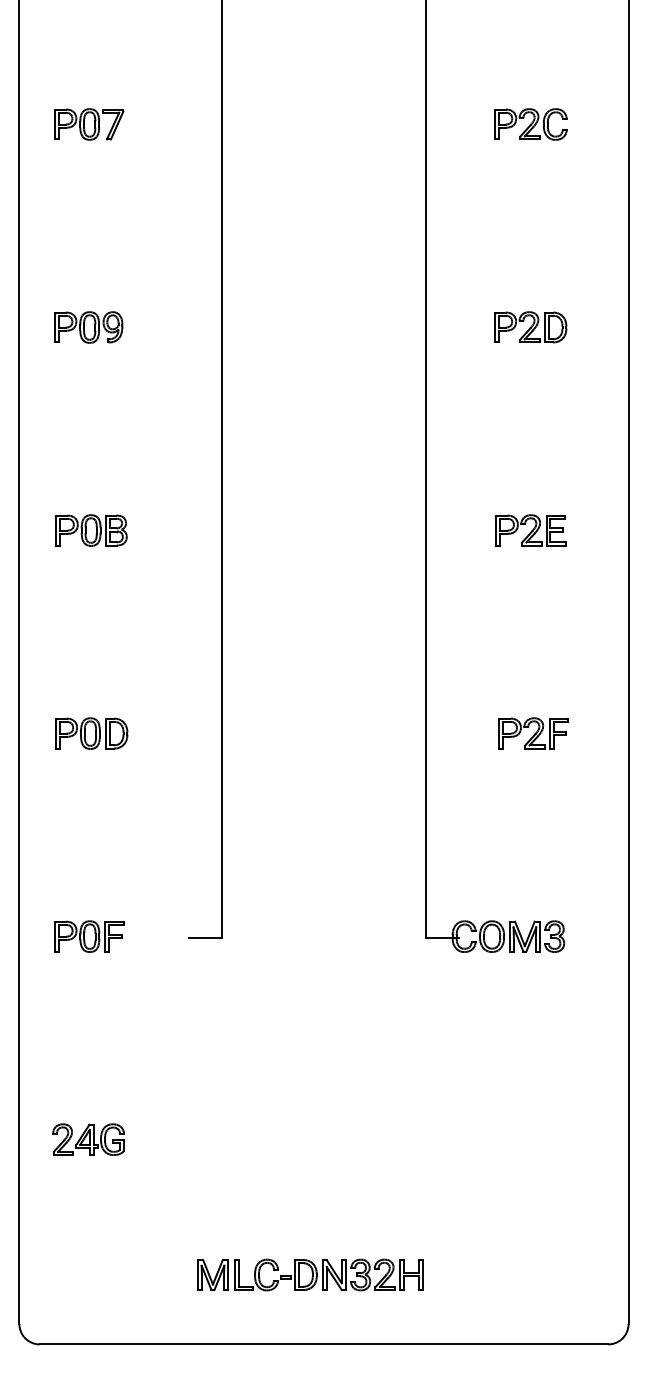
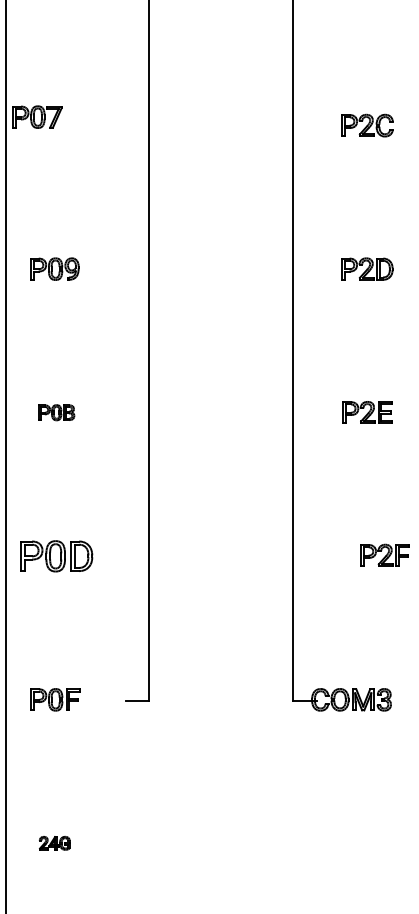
part: (89, 124) -> (37, 117), moved
part: (91, 530) -> (56, 412), size x0.7
part: (91, 733) -> (56, 556), size x1.4
part: (533, 733) -> (384, 555), moved
part: (88, 1139) -> (54, 843), size x0.6

